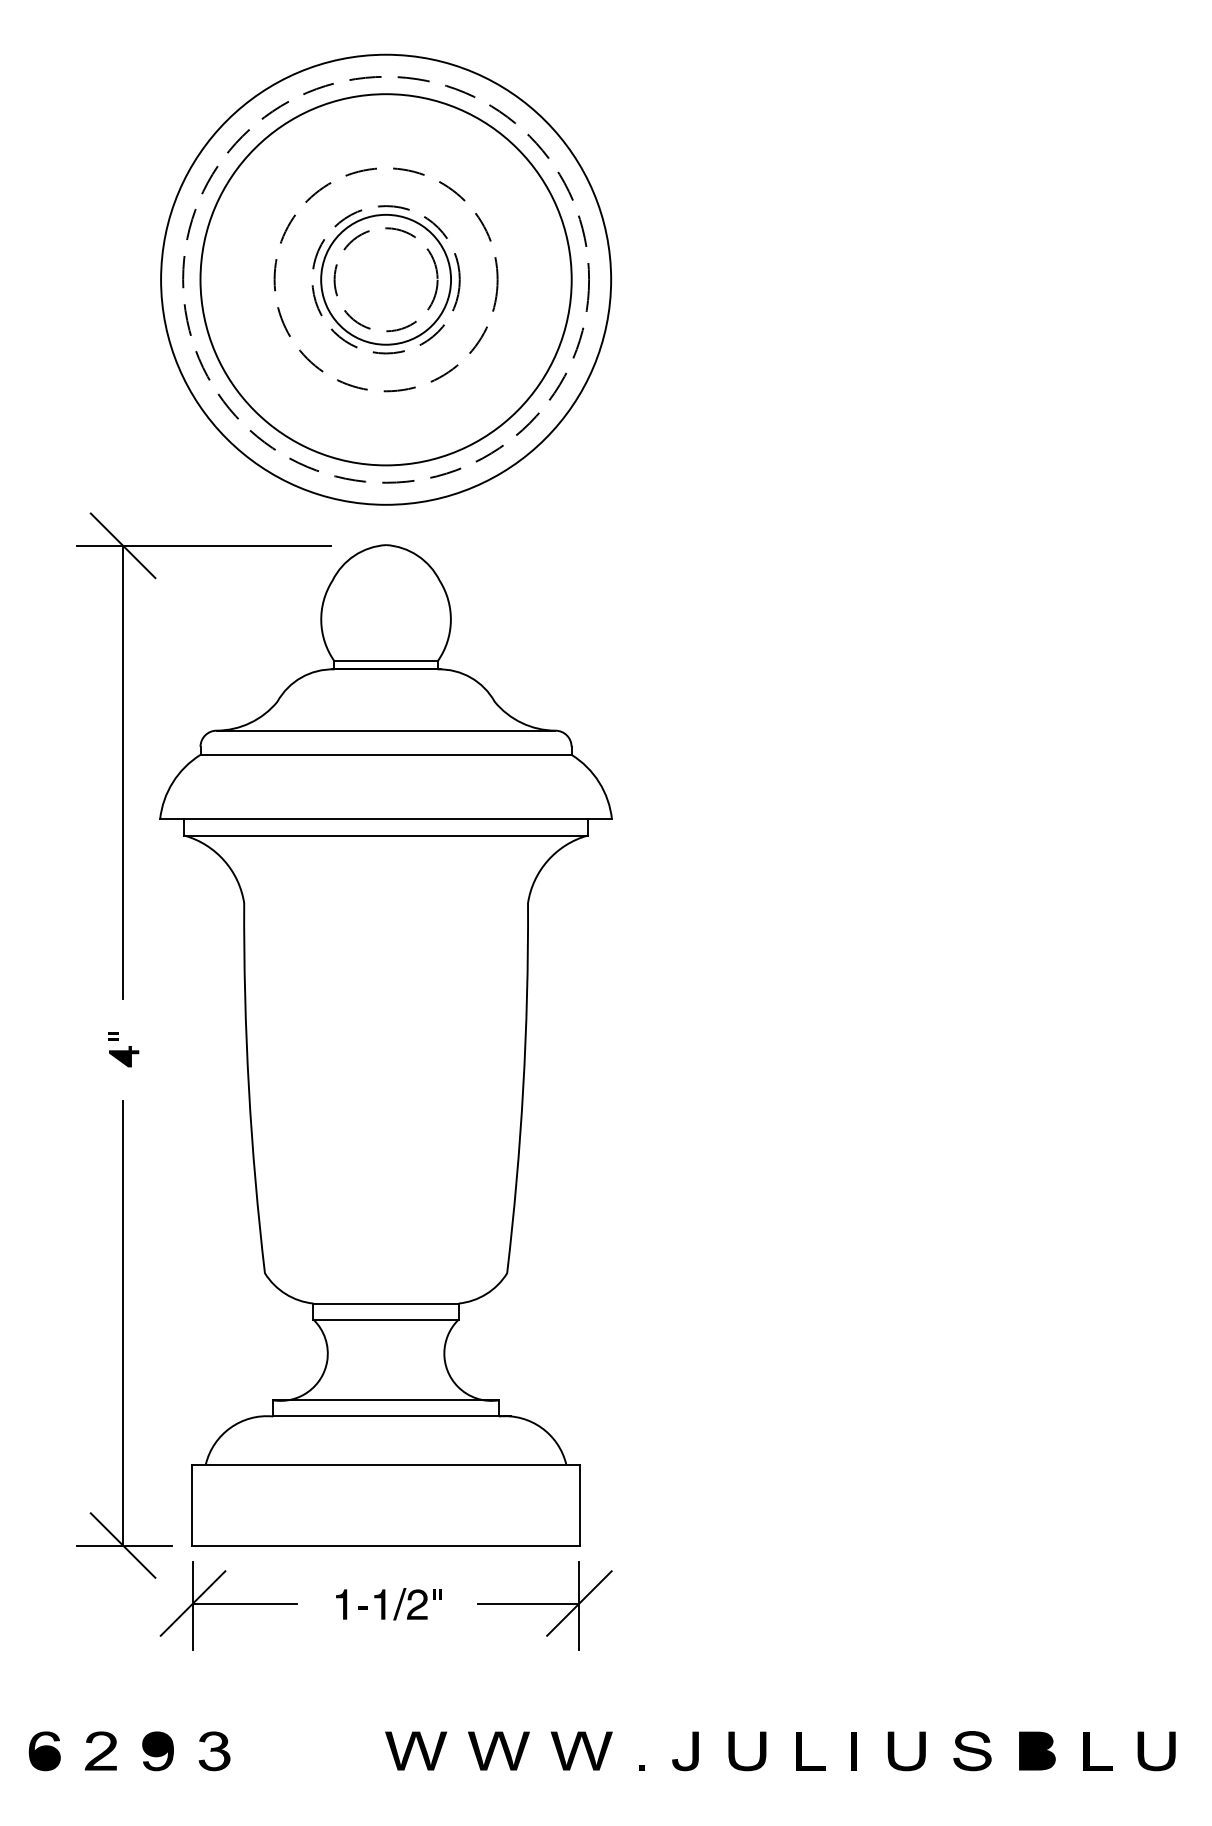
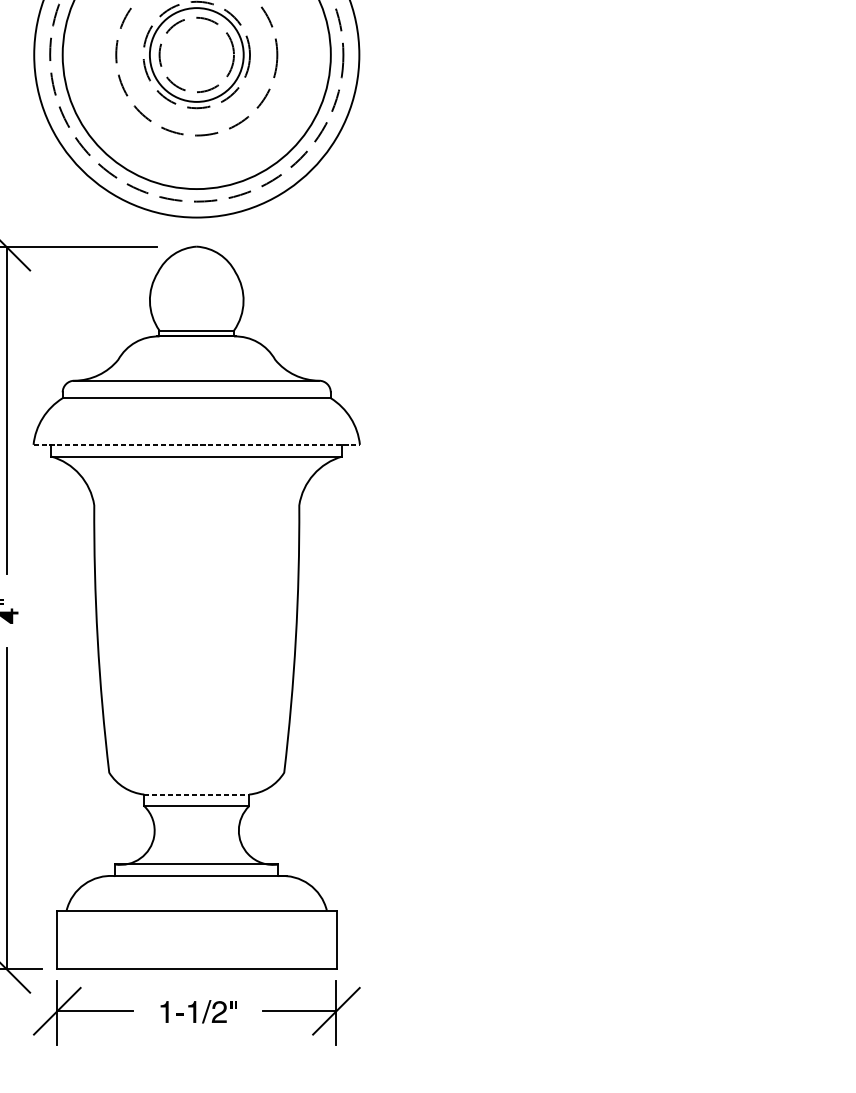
line: (386, 819) -> (197, 444), solid -> dashed
line: (386, 1303) -> (197, 794), solid -> dashed

